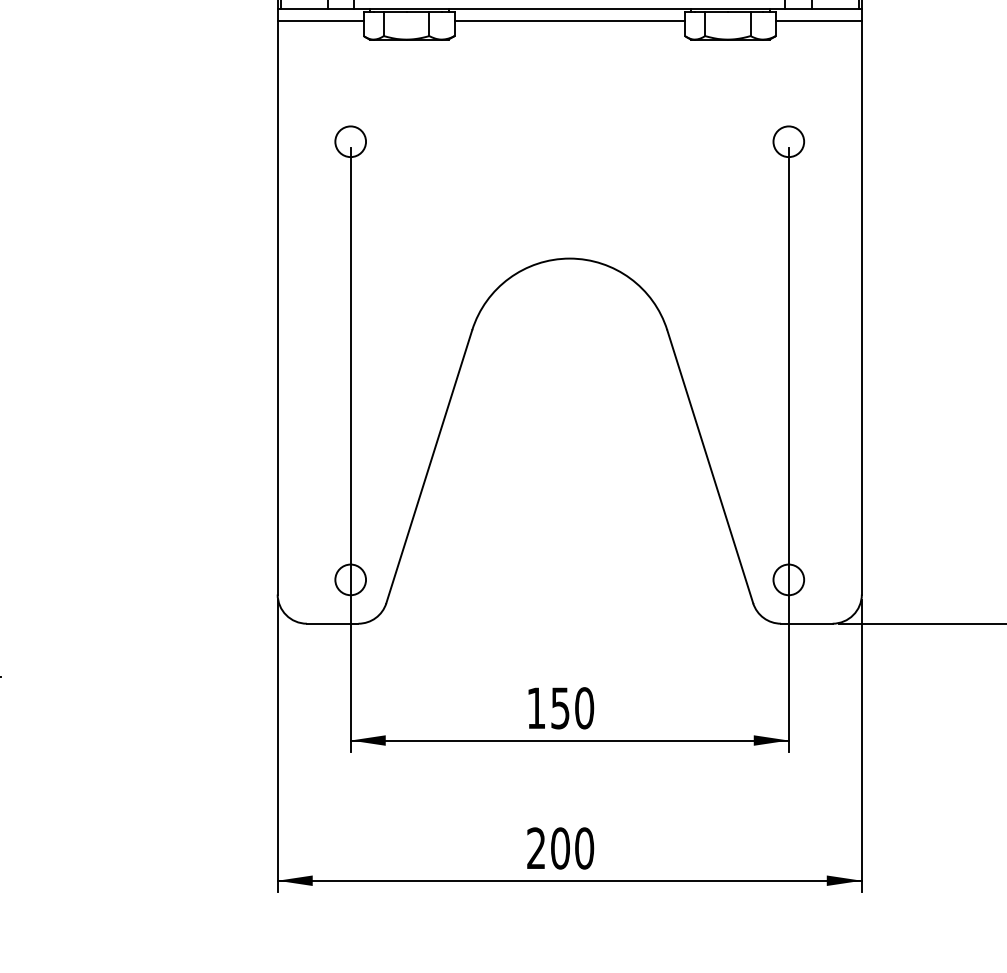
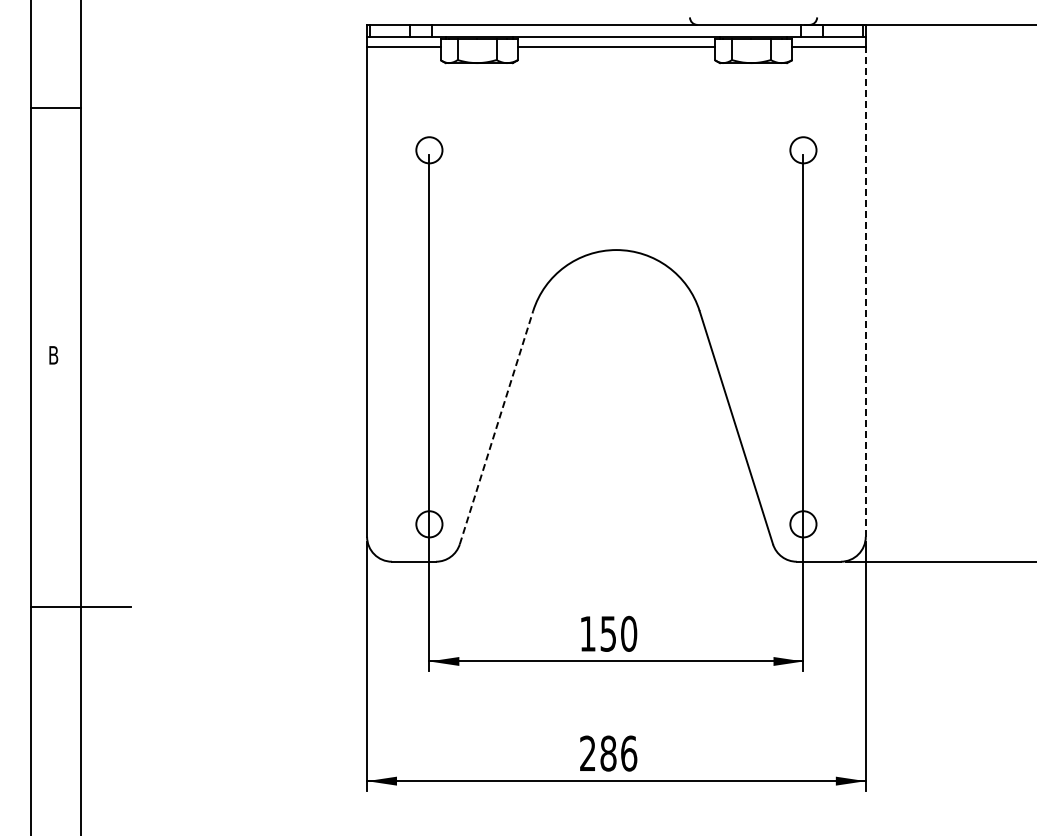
line: (861, 308) -> (865, 292), solid -> dashed
line: (429, 466) -> (496, 427), solid -> dashed
text: (572, 848) -> (618, 753), 200 -> 286

